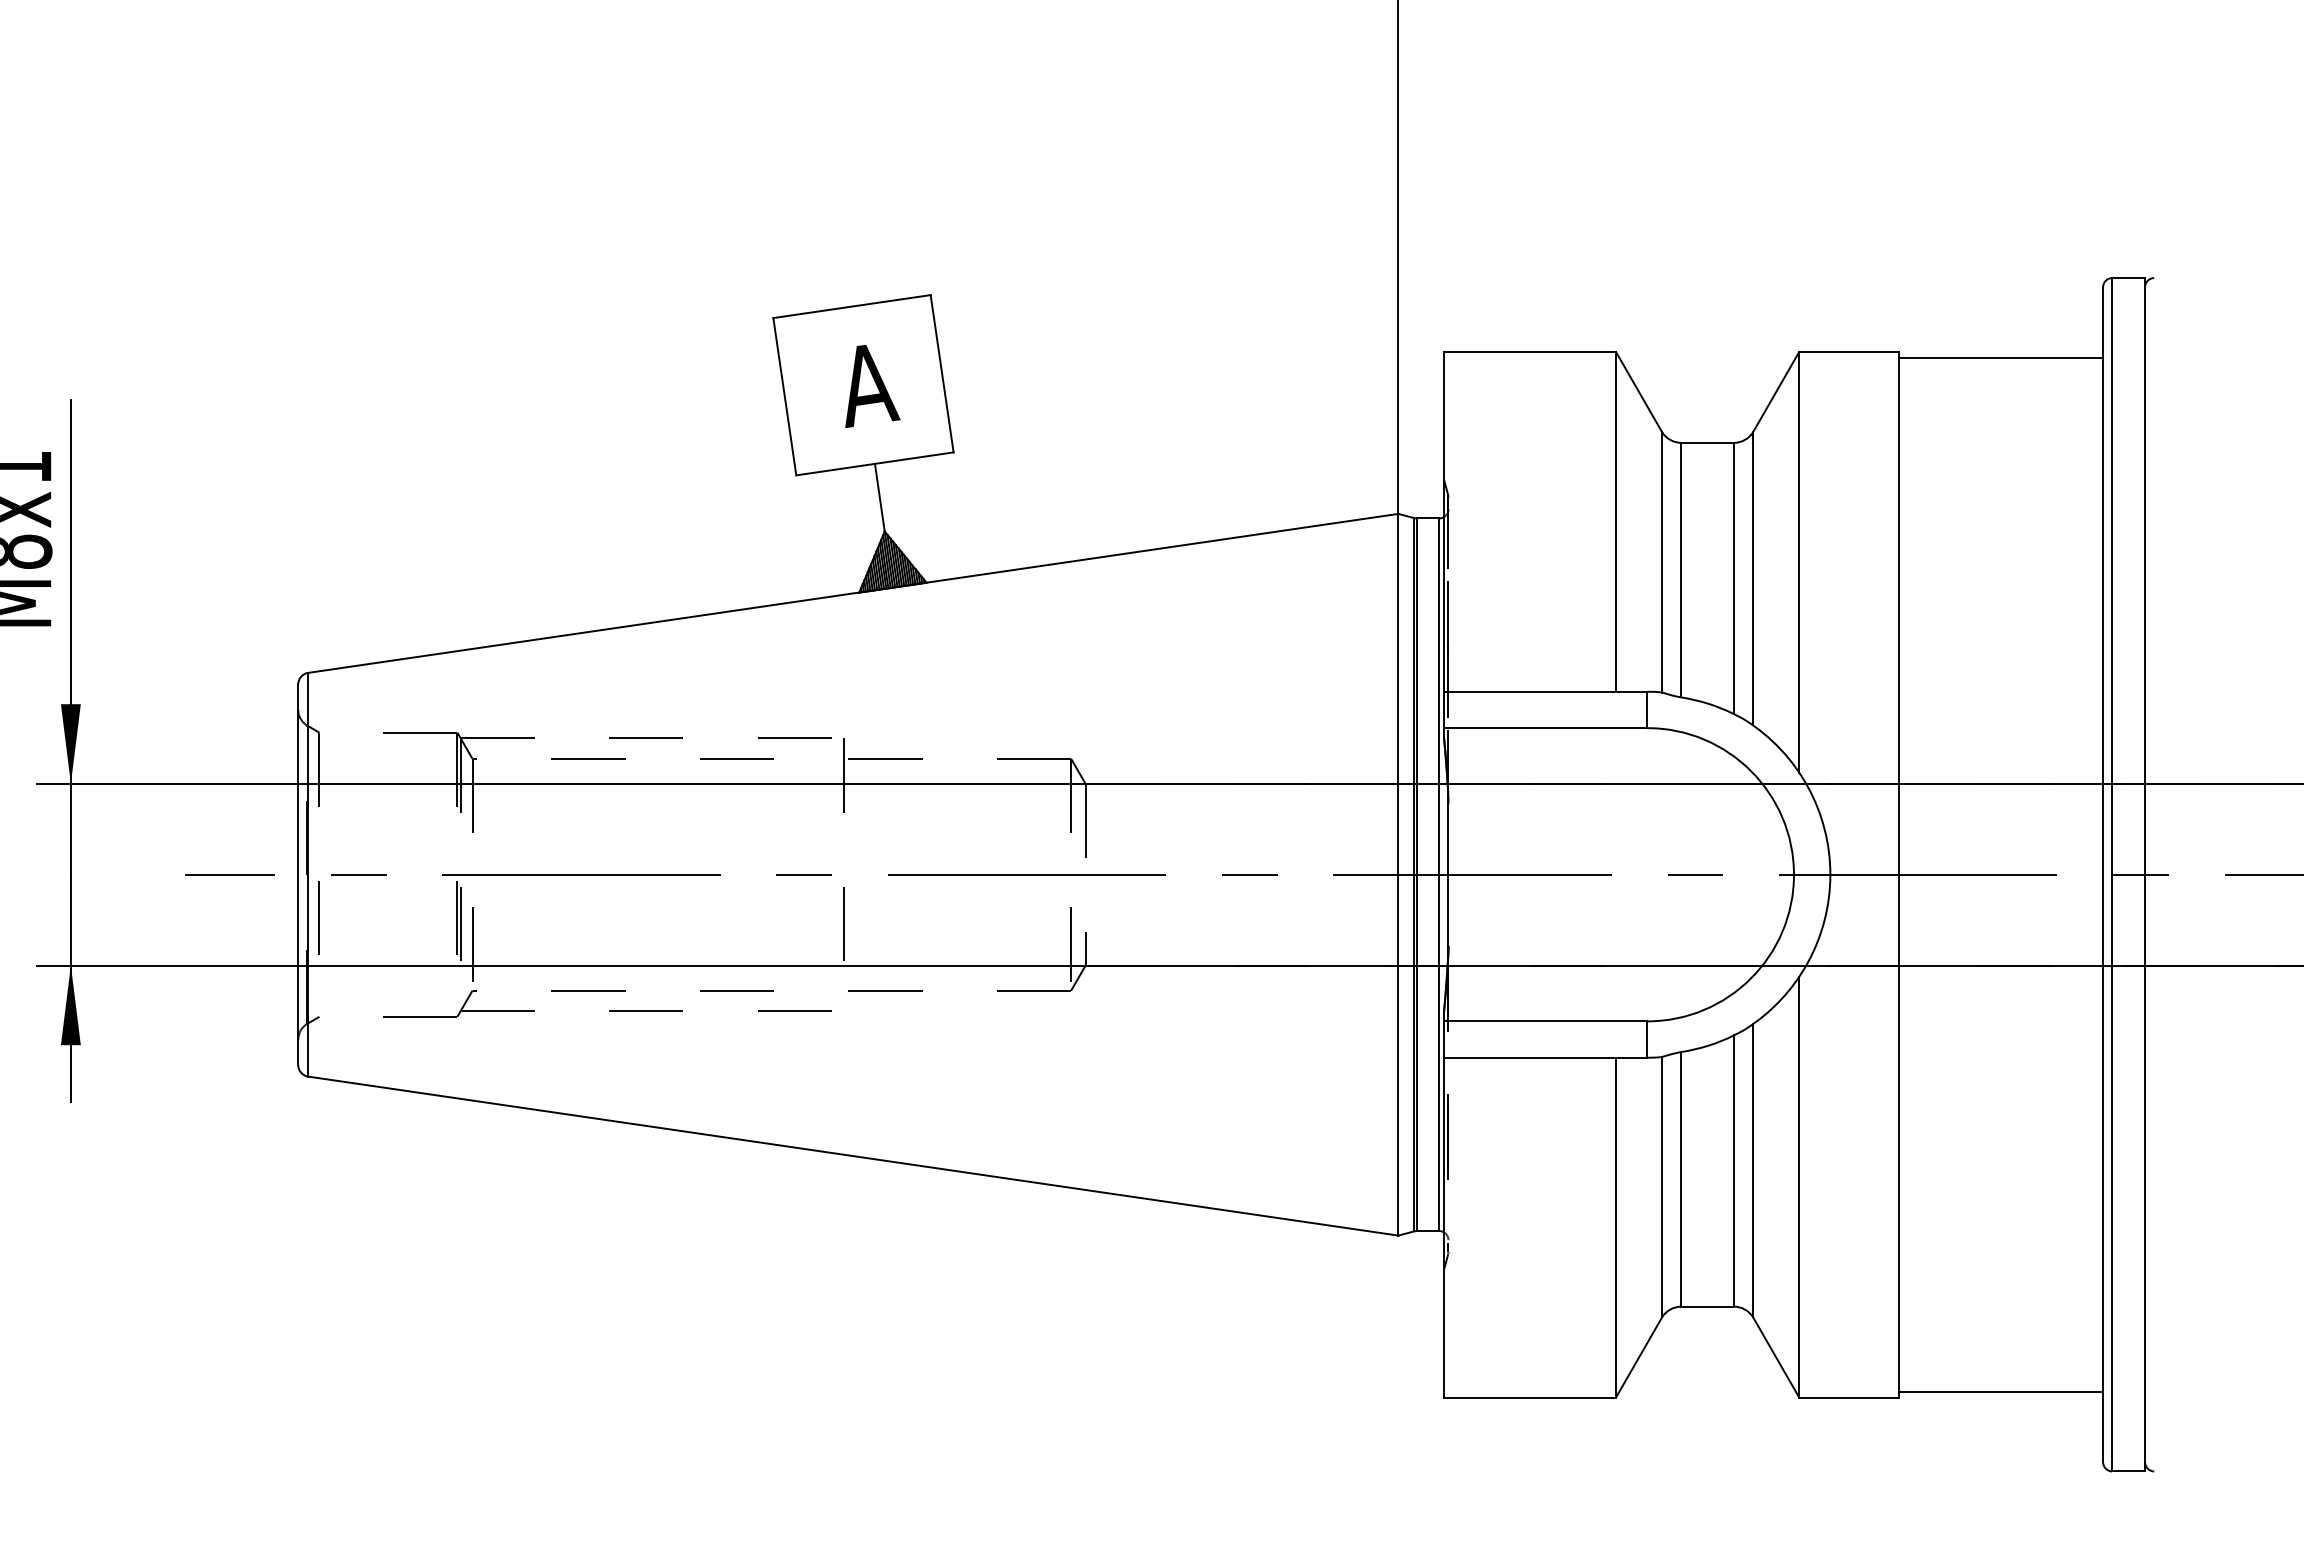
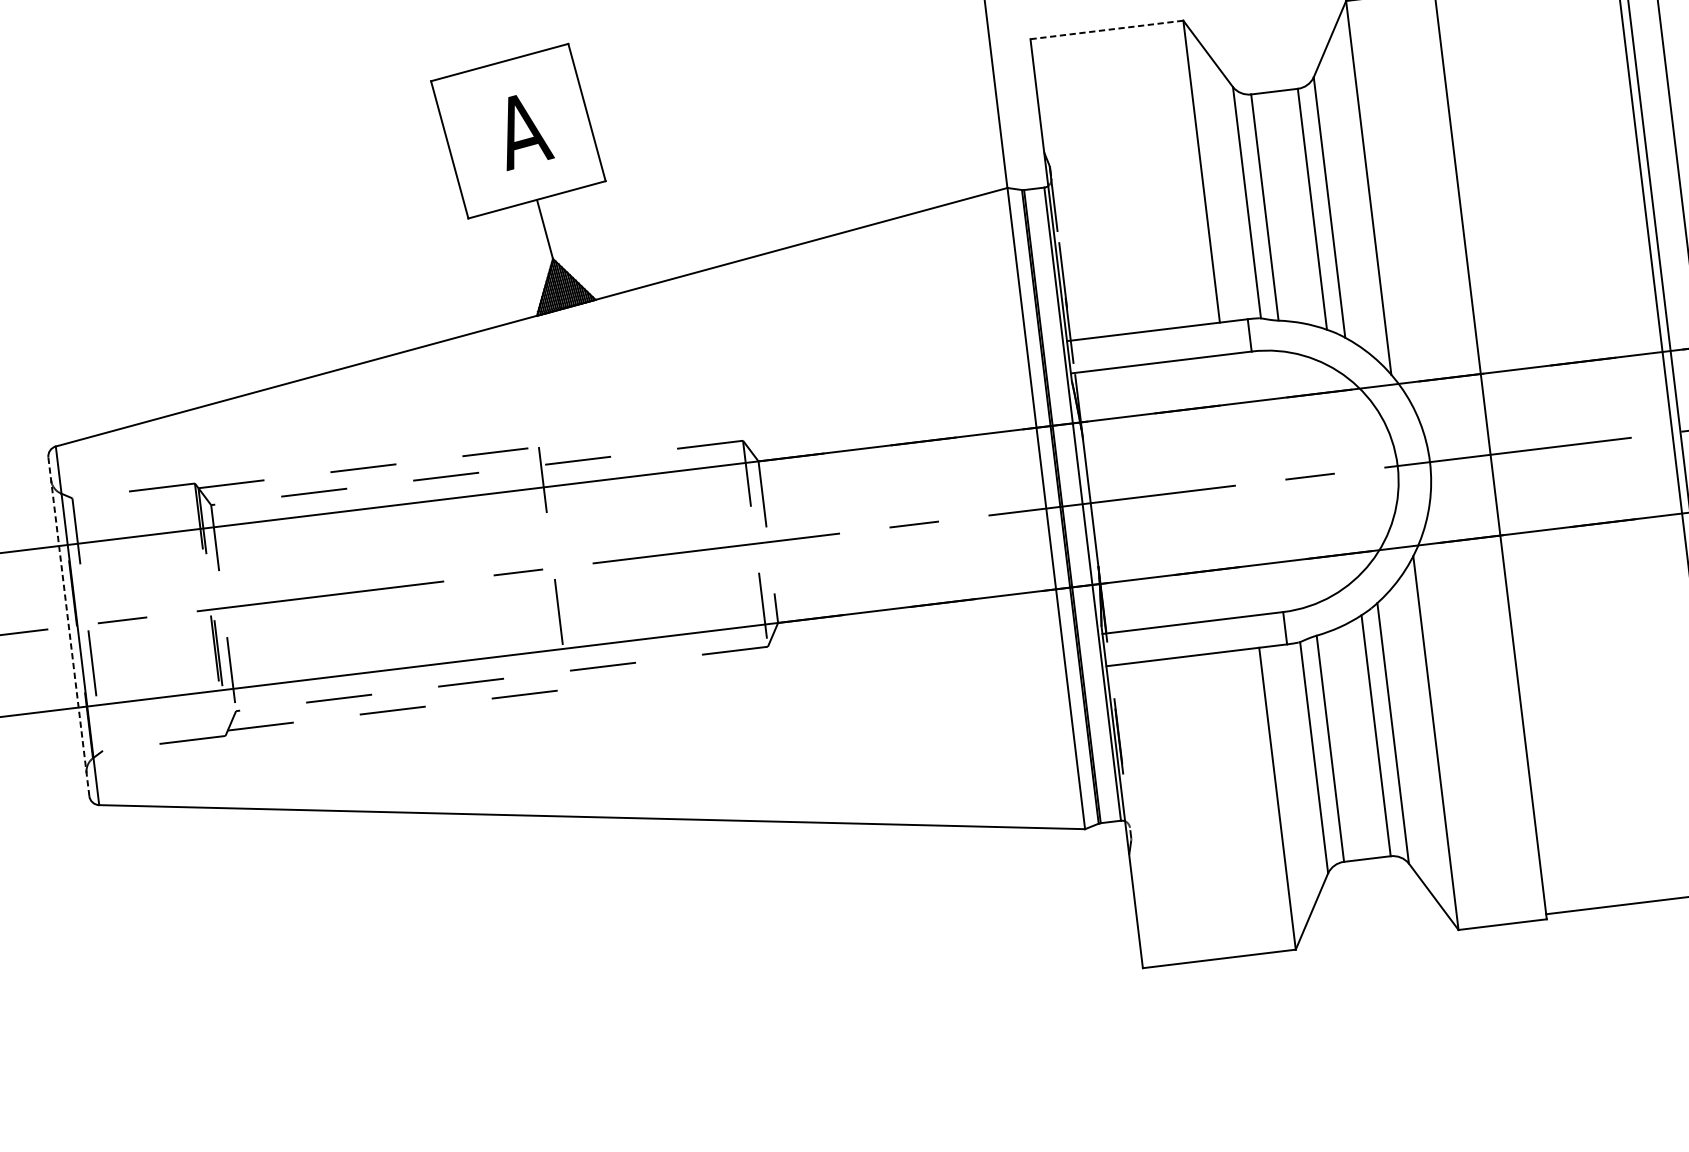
line: (1530, 351) -> (1107, 29), solid -> dashed
line: (298, 874) -> (69, 626), solid -> dashed

